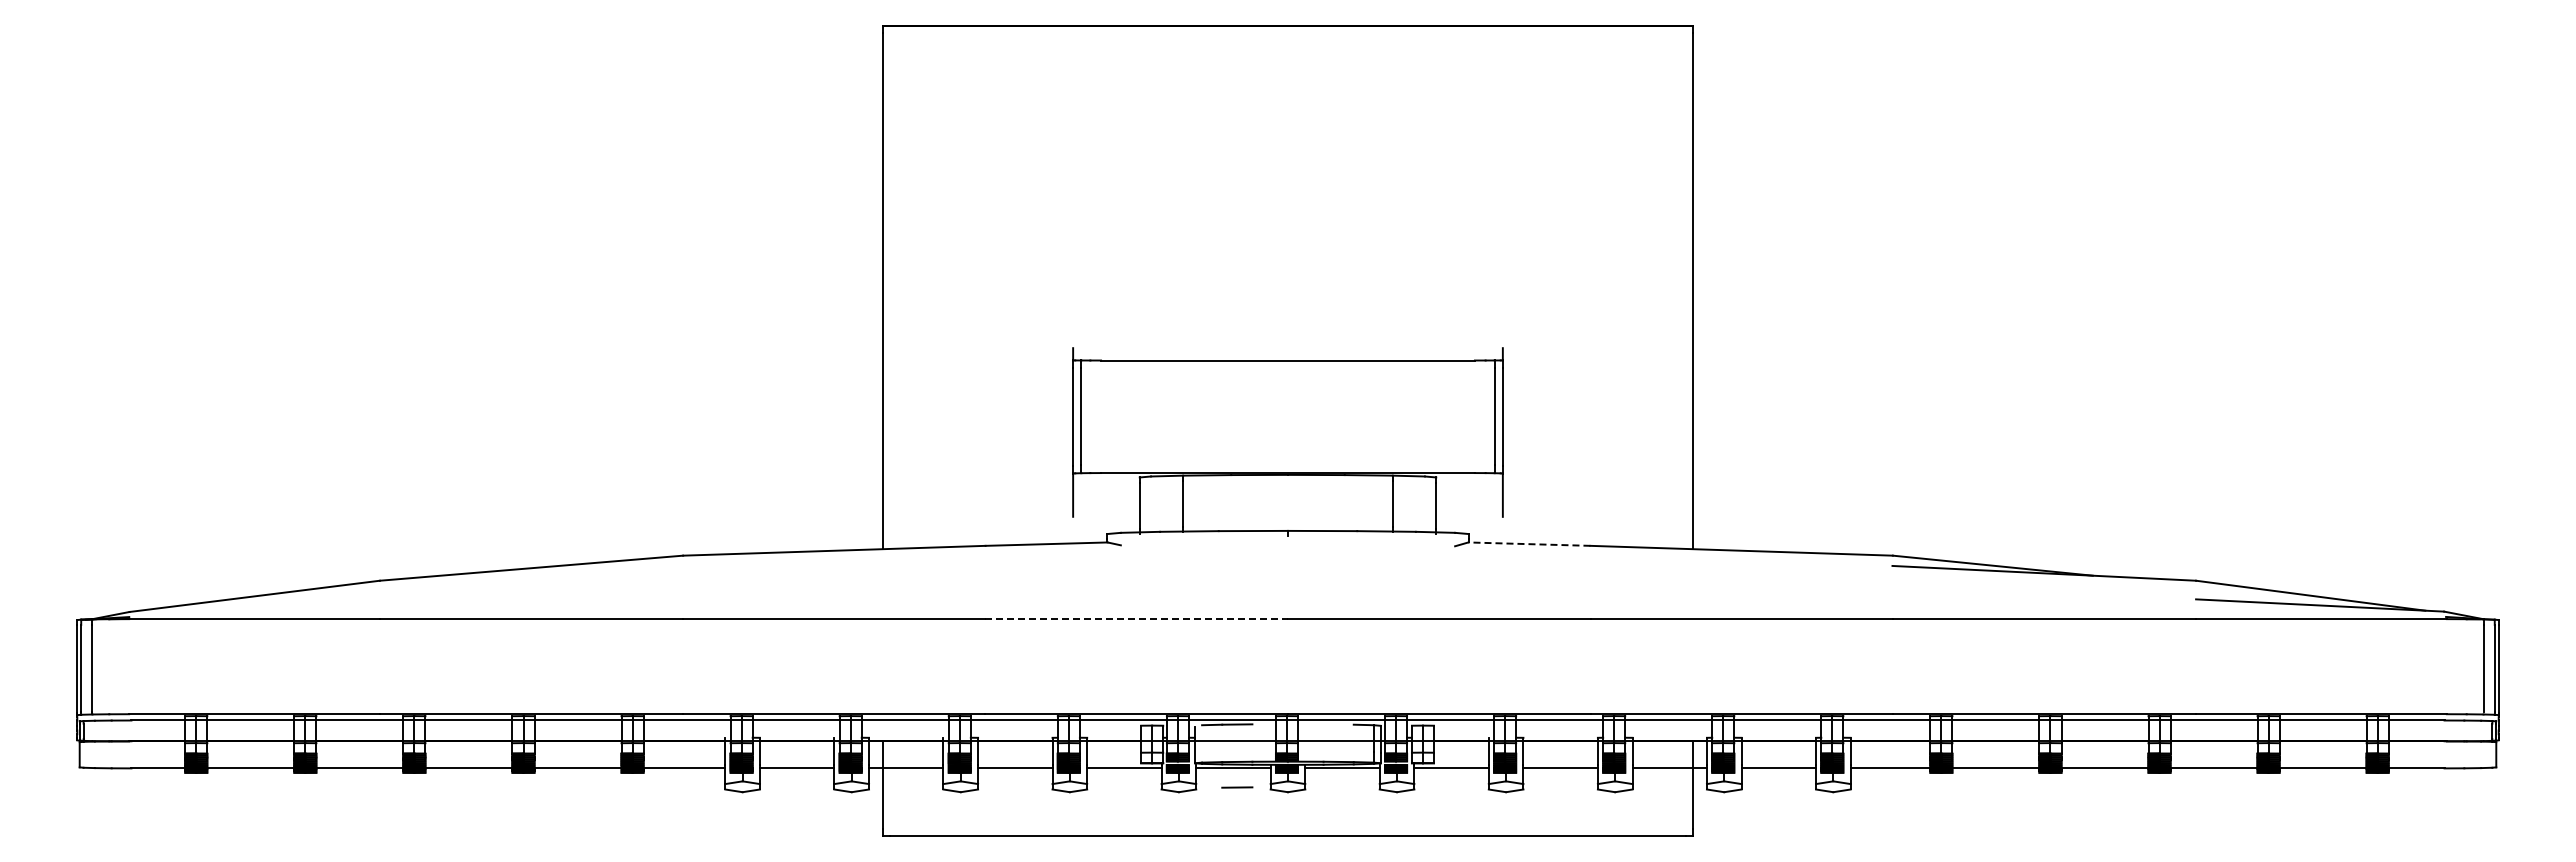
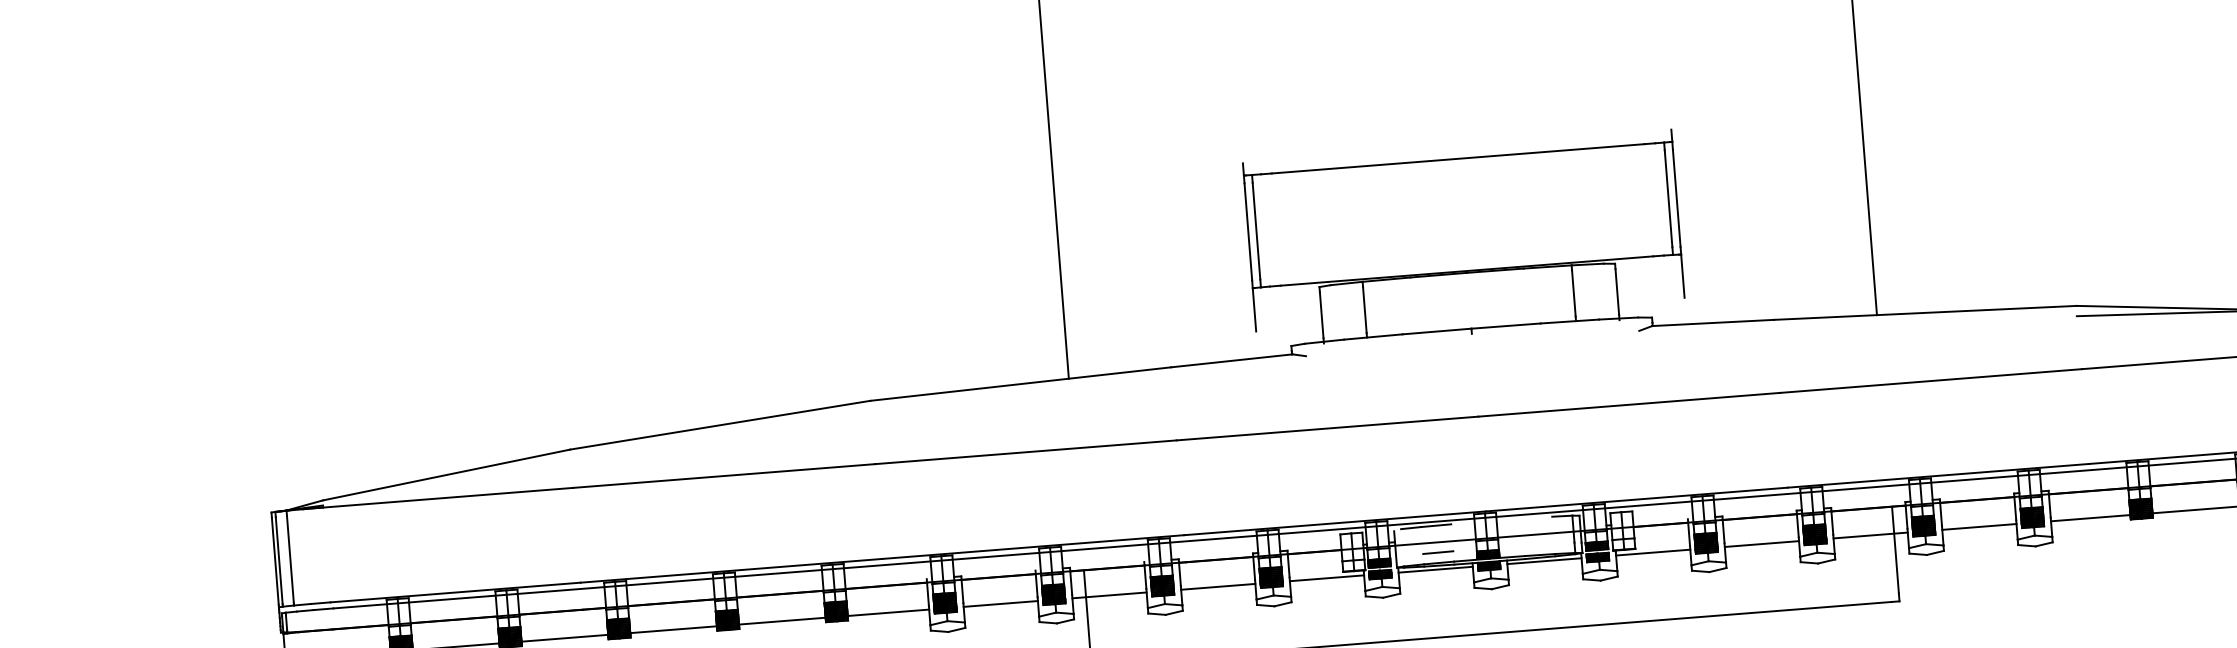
line: (1528, 544) -> (1712, 323), dashed -> solid
line: (1137, 619) -> (1328, 428), dashed -> solid
line: (1237, 787) -> (1438, 552), moved

